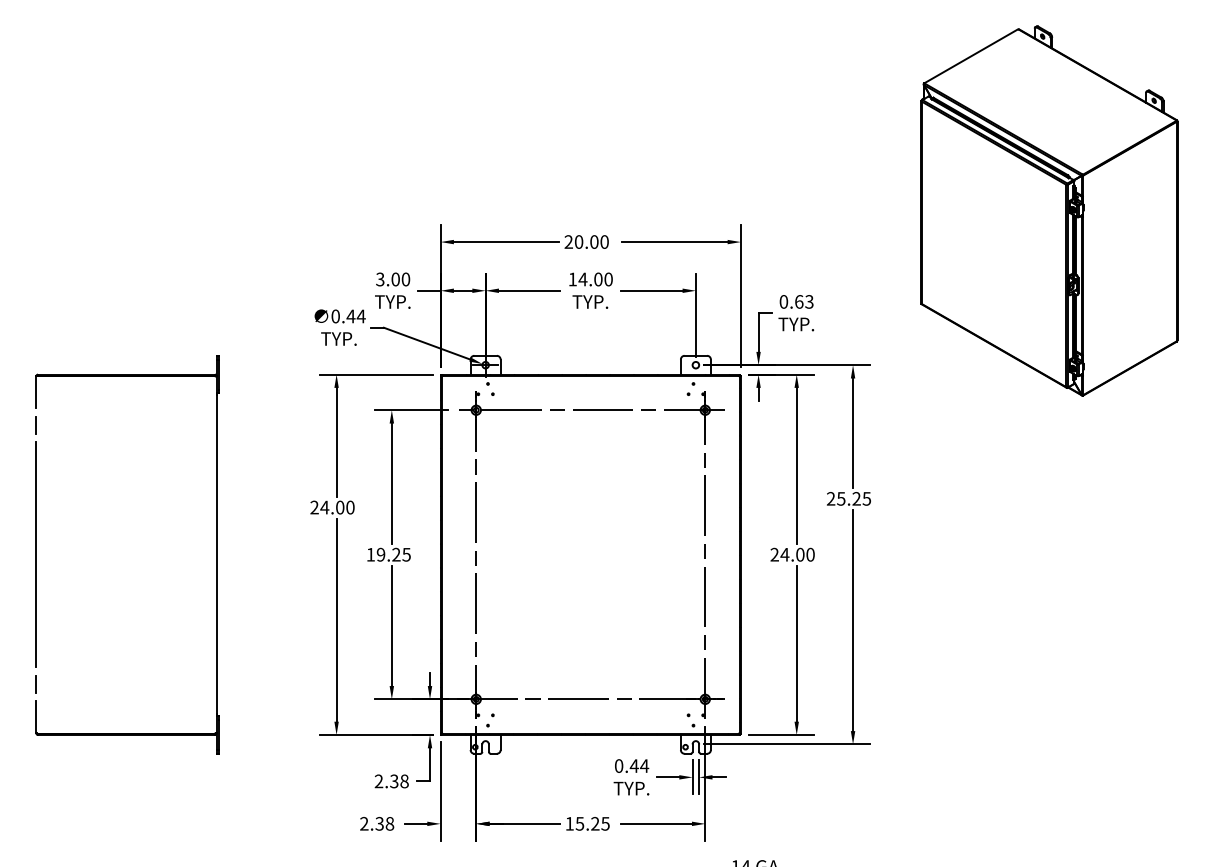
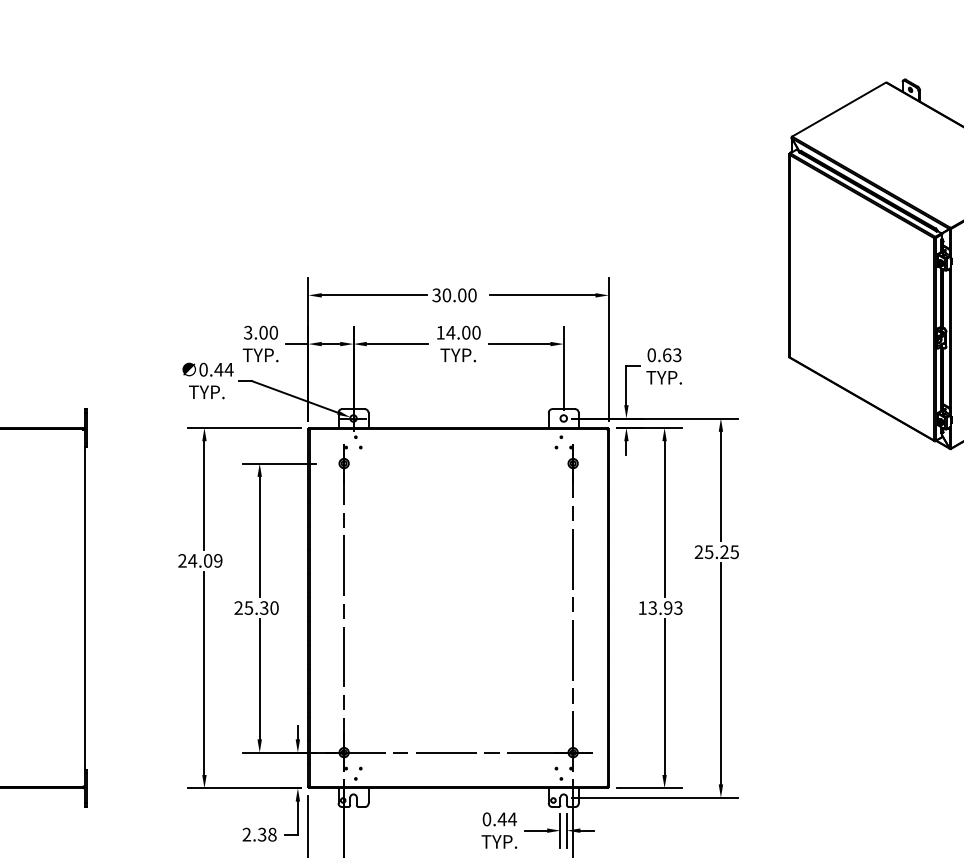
text: (568, 241) -> (436, 294), 20.00 -> 30.00
line: (590, 410) -> (458, 463), removed
text: (350, 507) -> (218, 560), 24.00 -> 24.09
text: (388, 554) -> (256, 607), 19.25 -> 25.30
text: (792, 554) -> (660, 607), 24.00 -> 13.93

